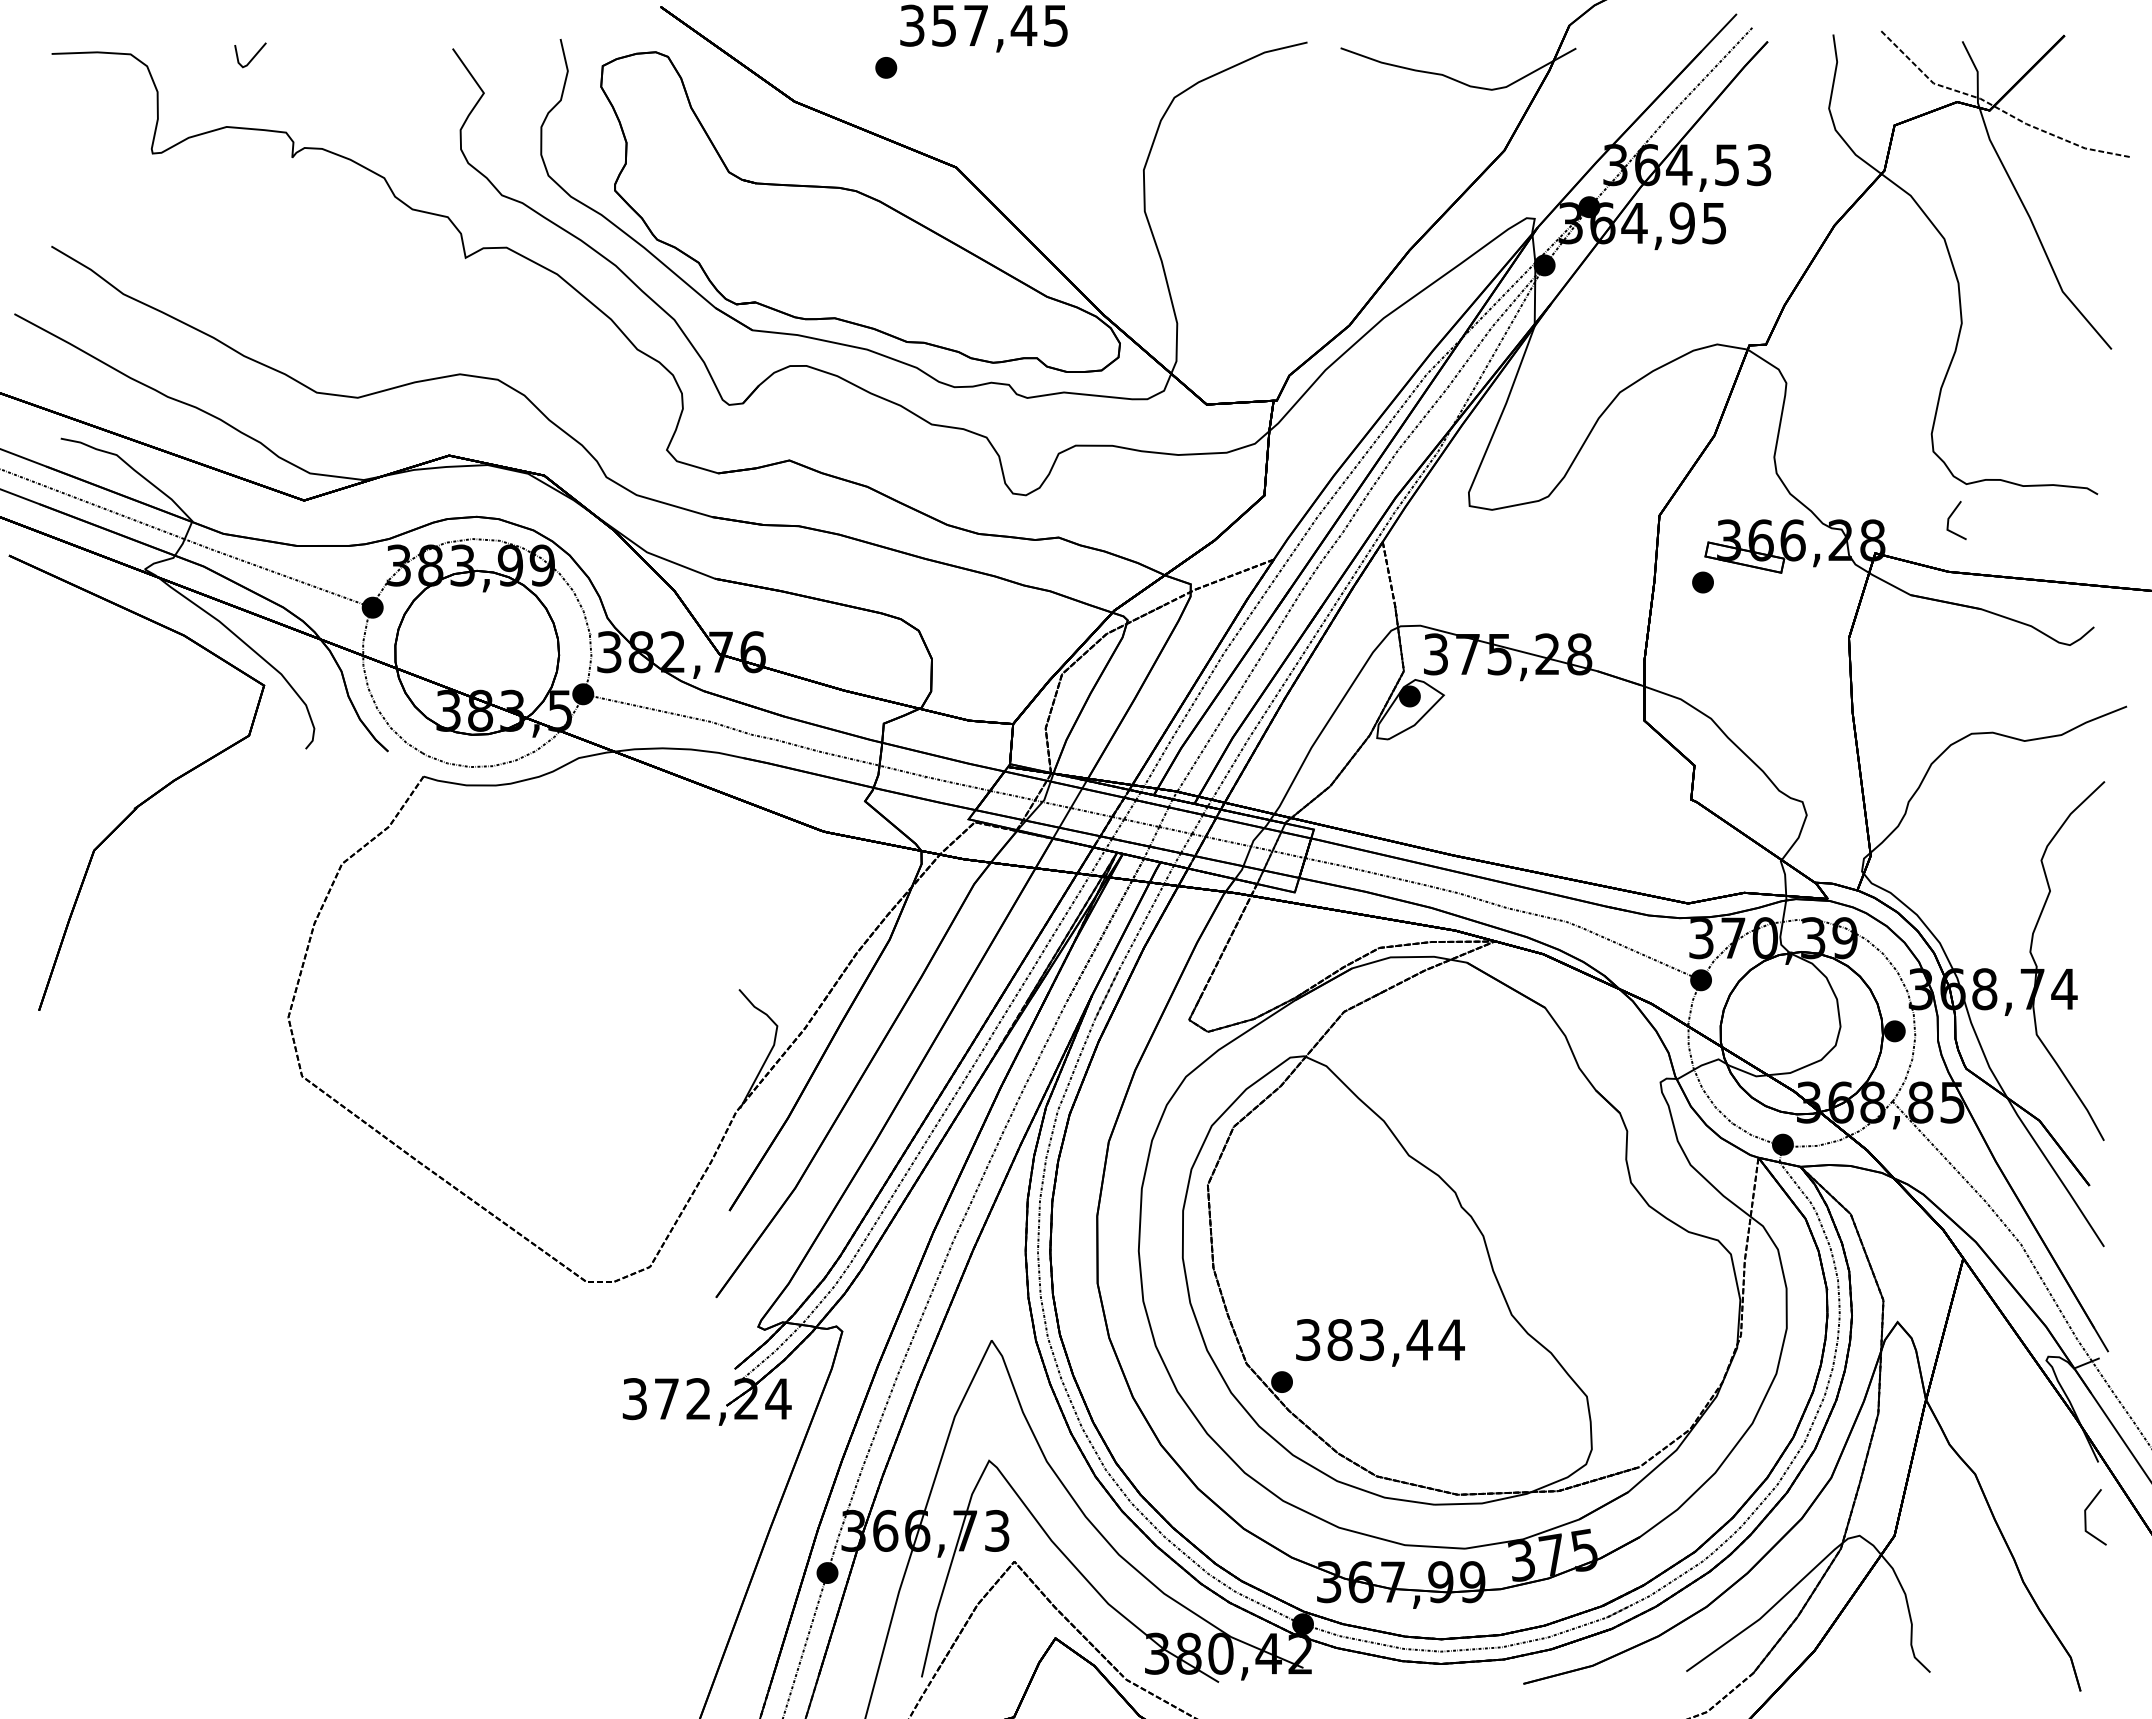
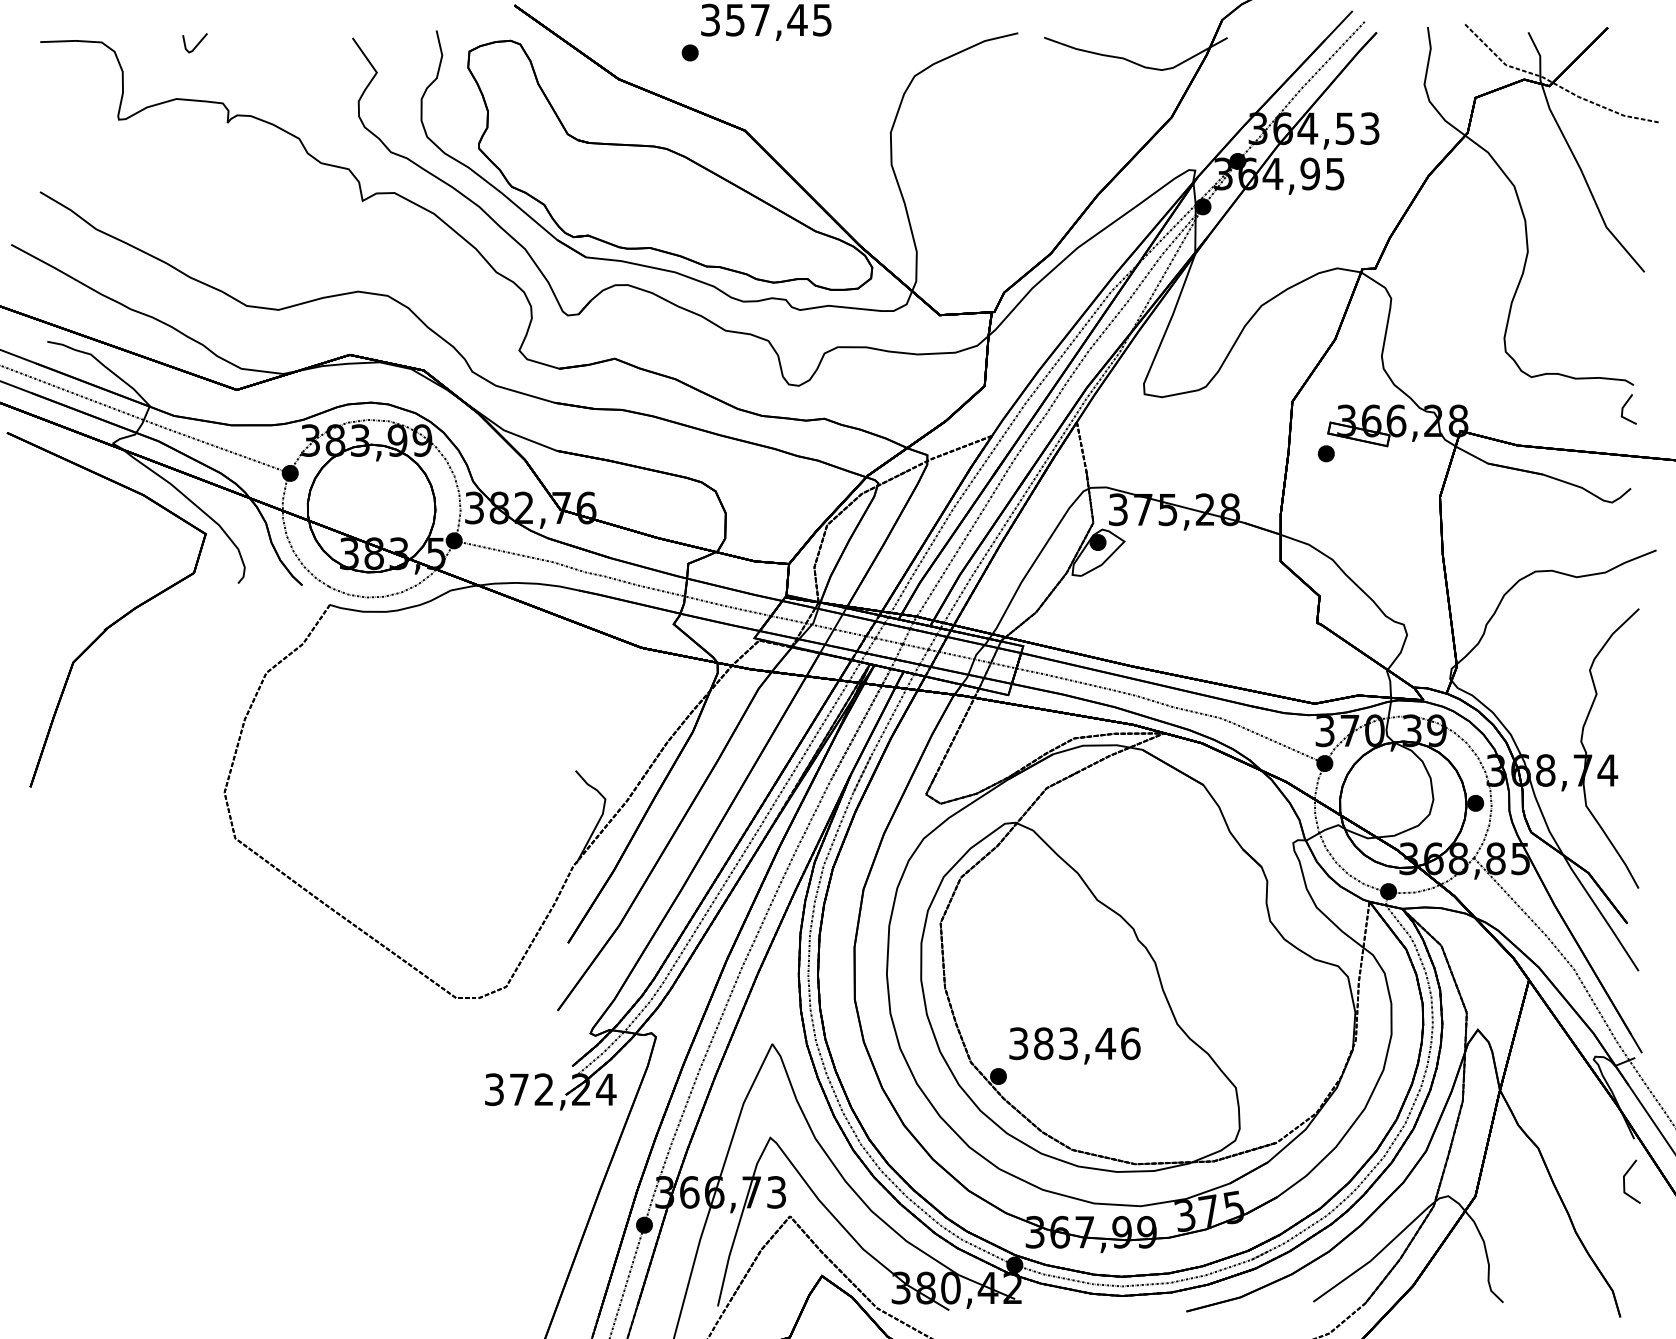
line: (1951, 516) -> (1624, 406), moved
text: (1451, 1340) -> (1130, 1044), 383,44 -> 383,46

